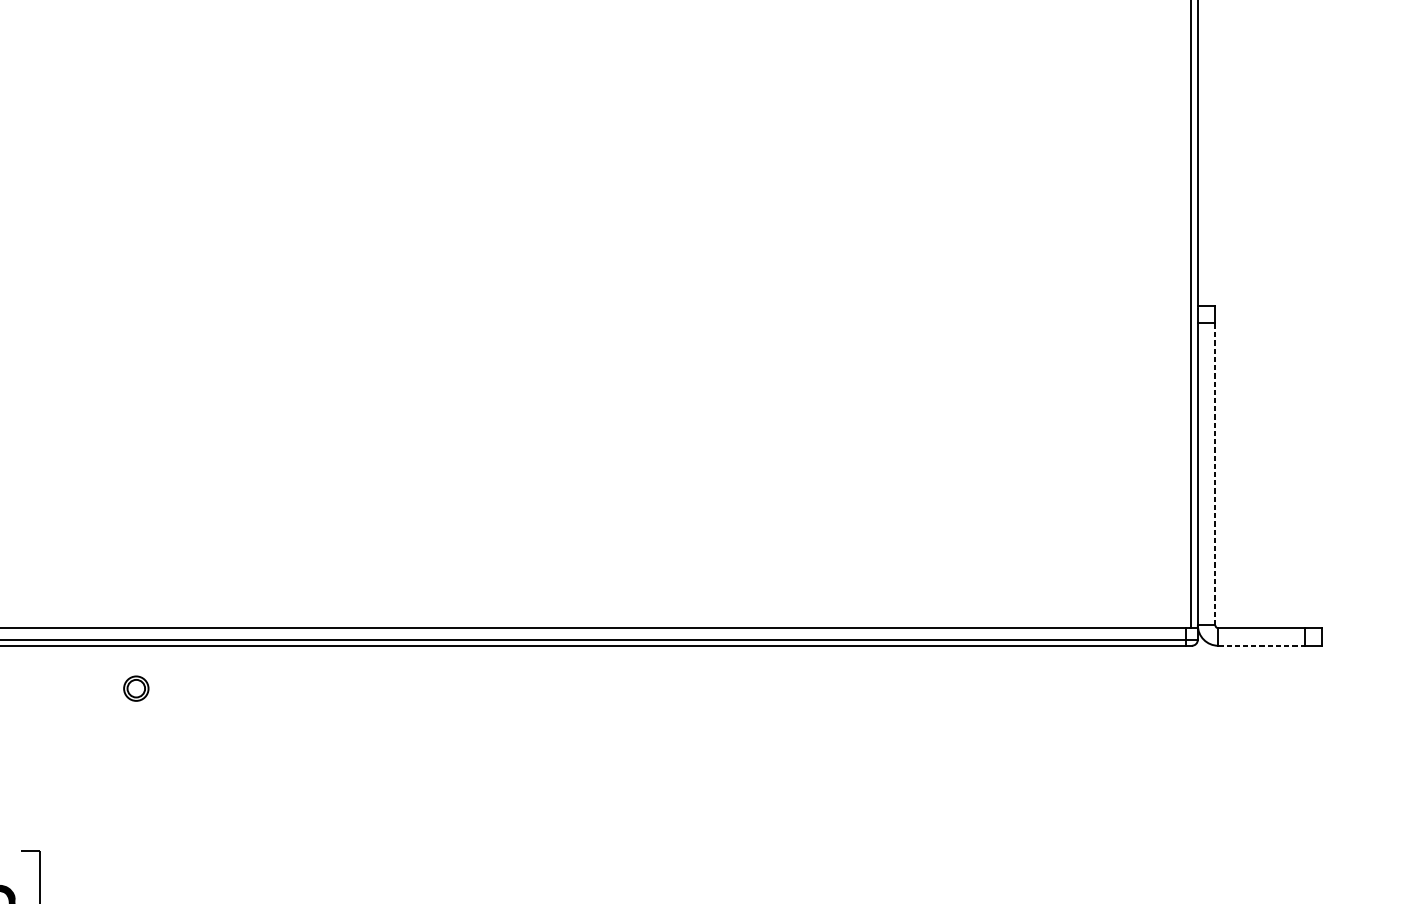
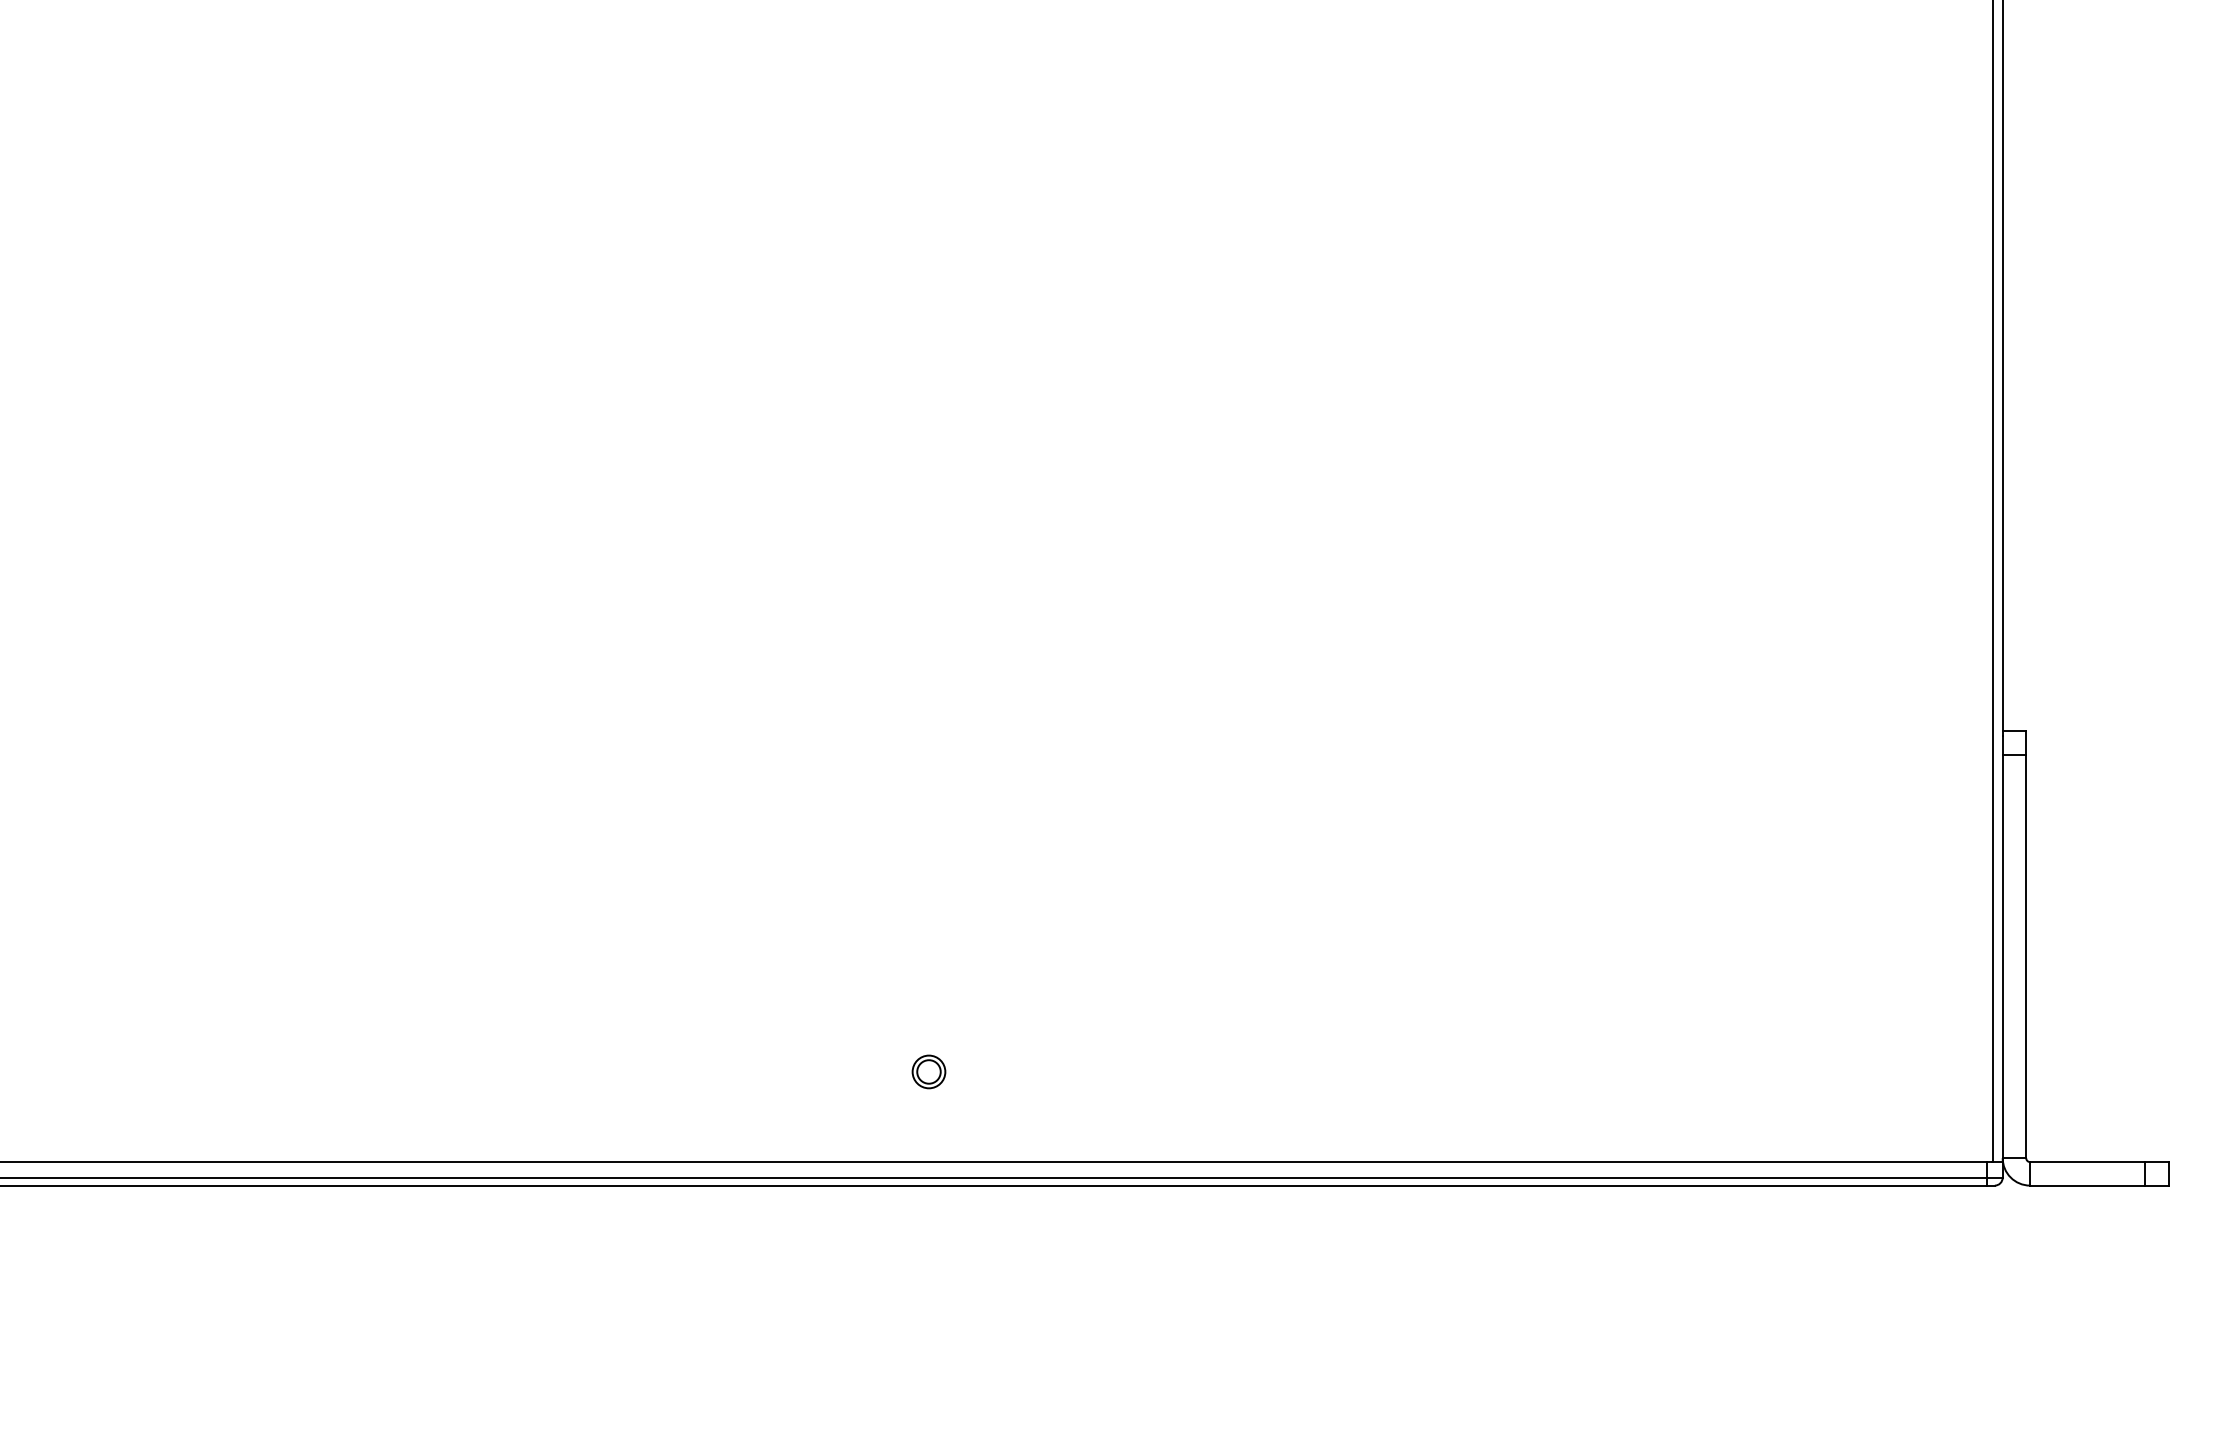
line: (1215, 474) -> (2026, 956), dashed -> solid
line: (1261, 645) -> (2087, 1185), dashed -> solid
part: (135, 688) -> (928, 1071), moved

